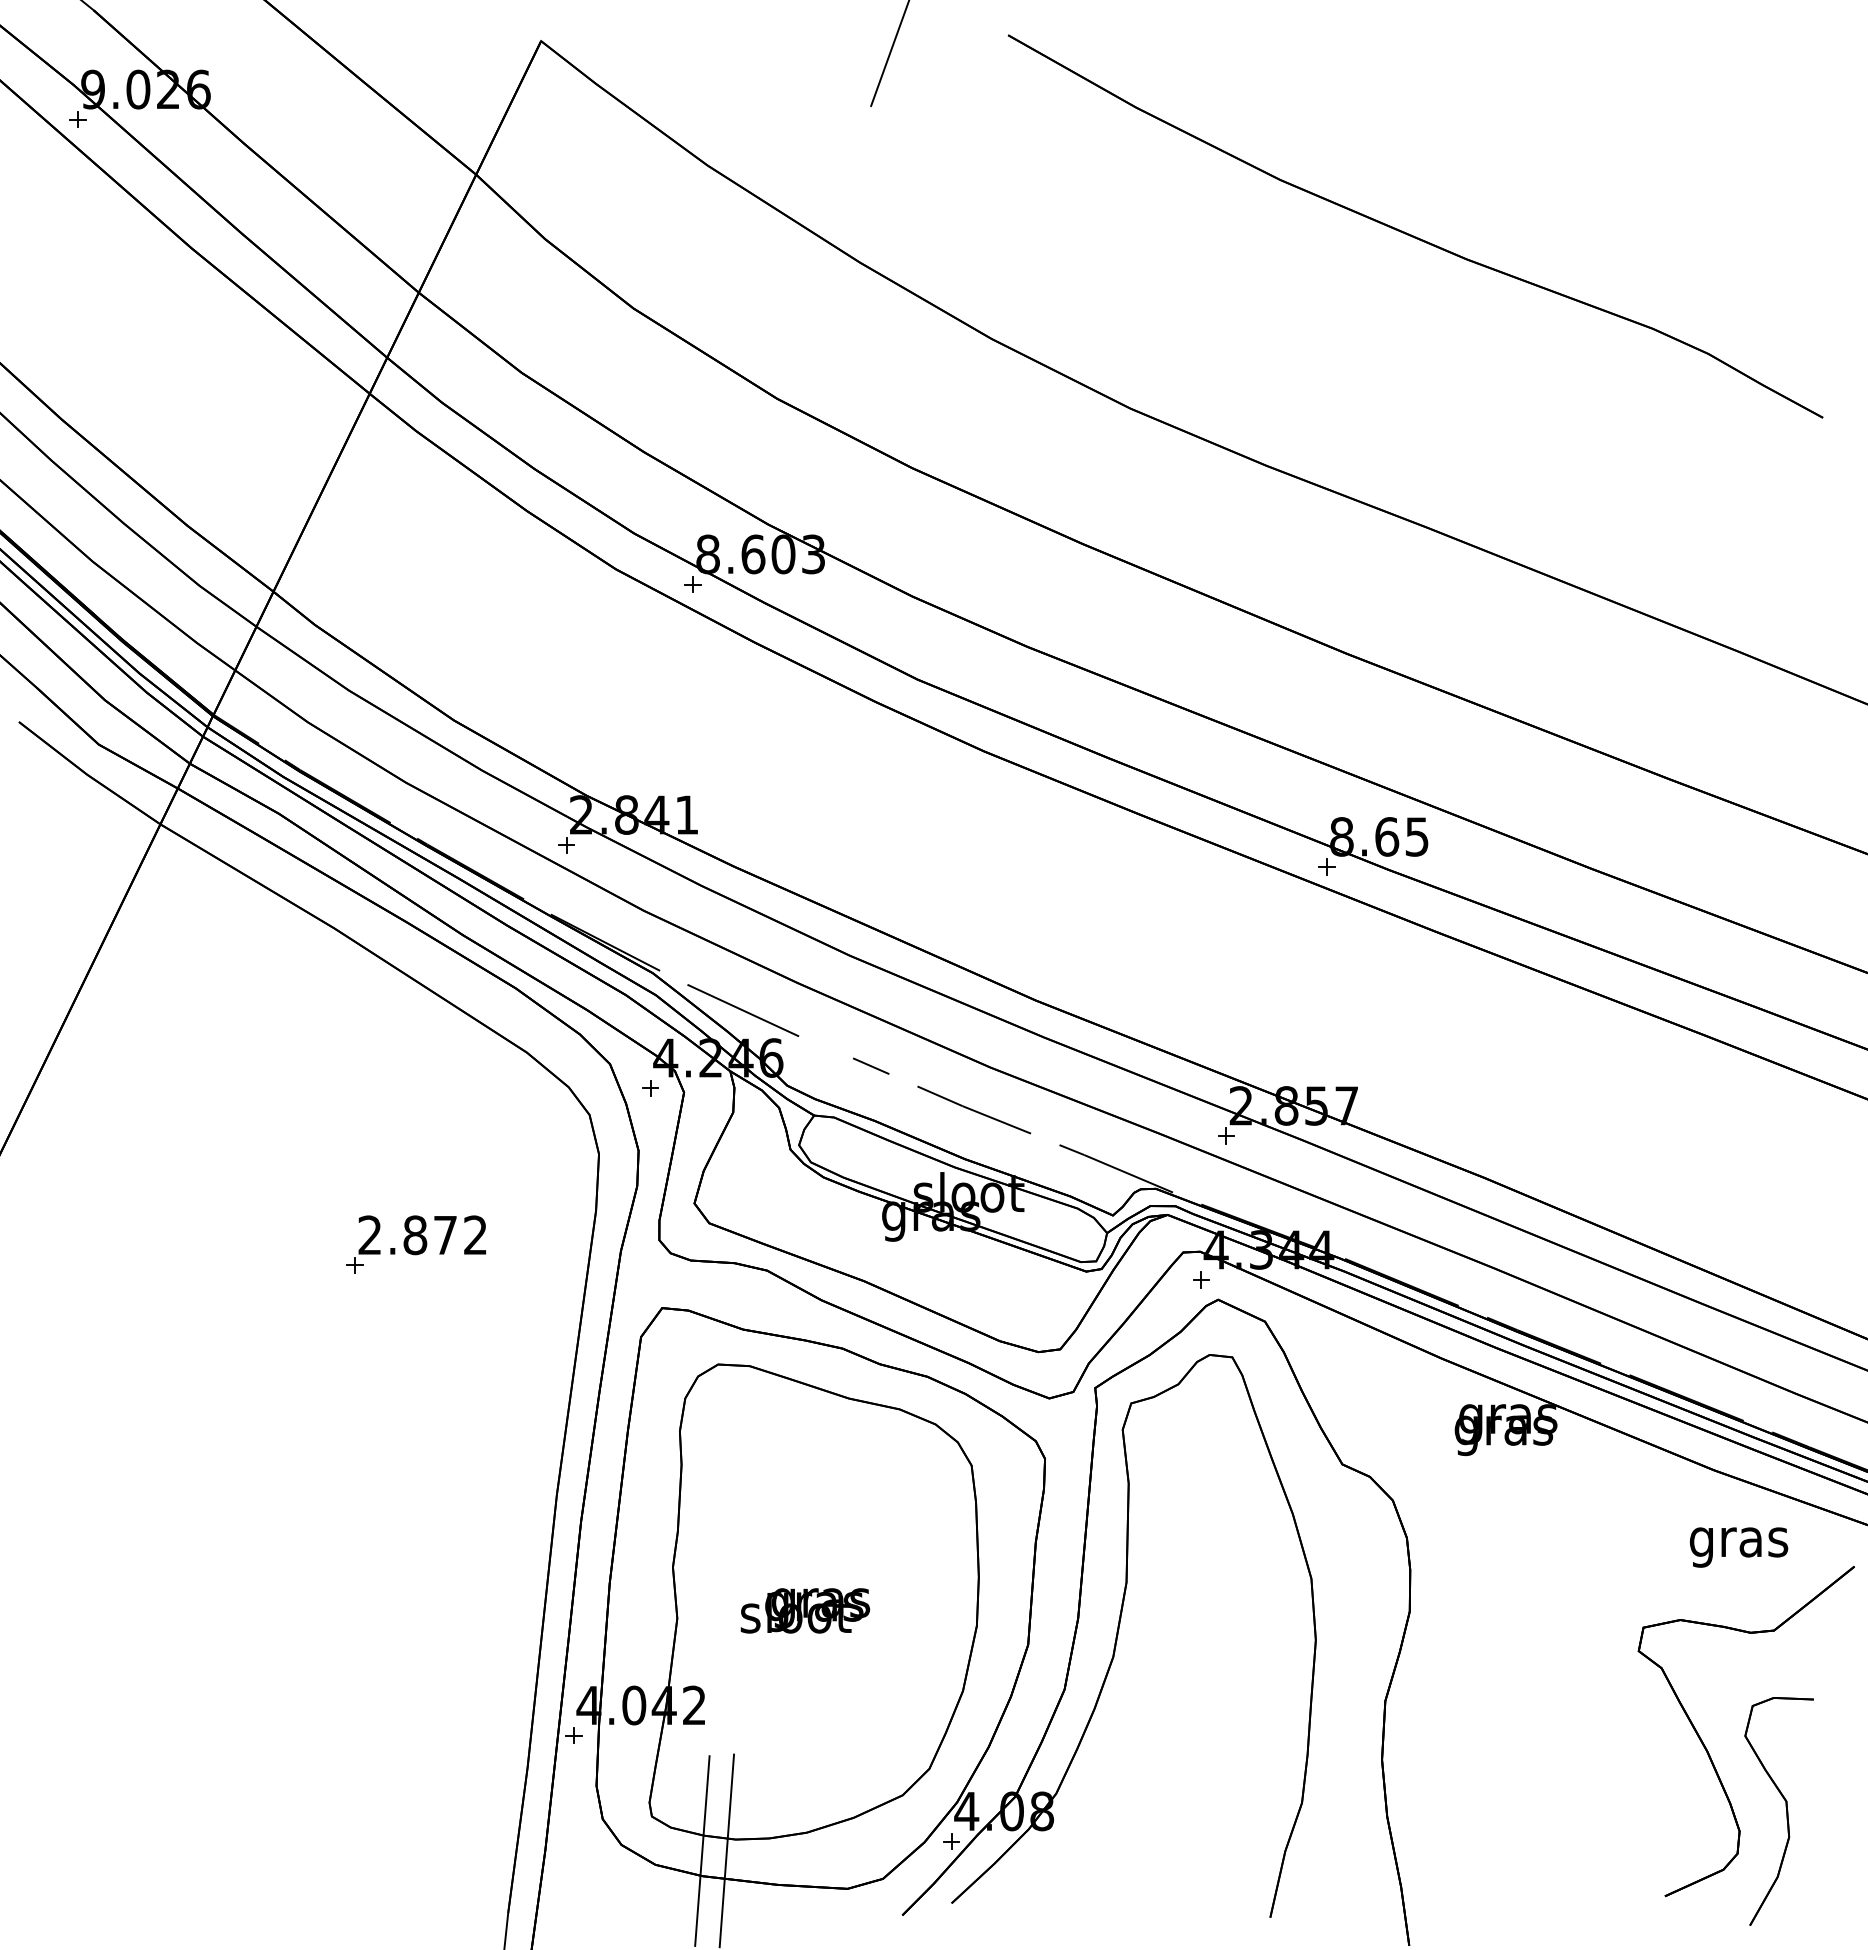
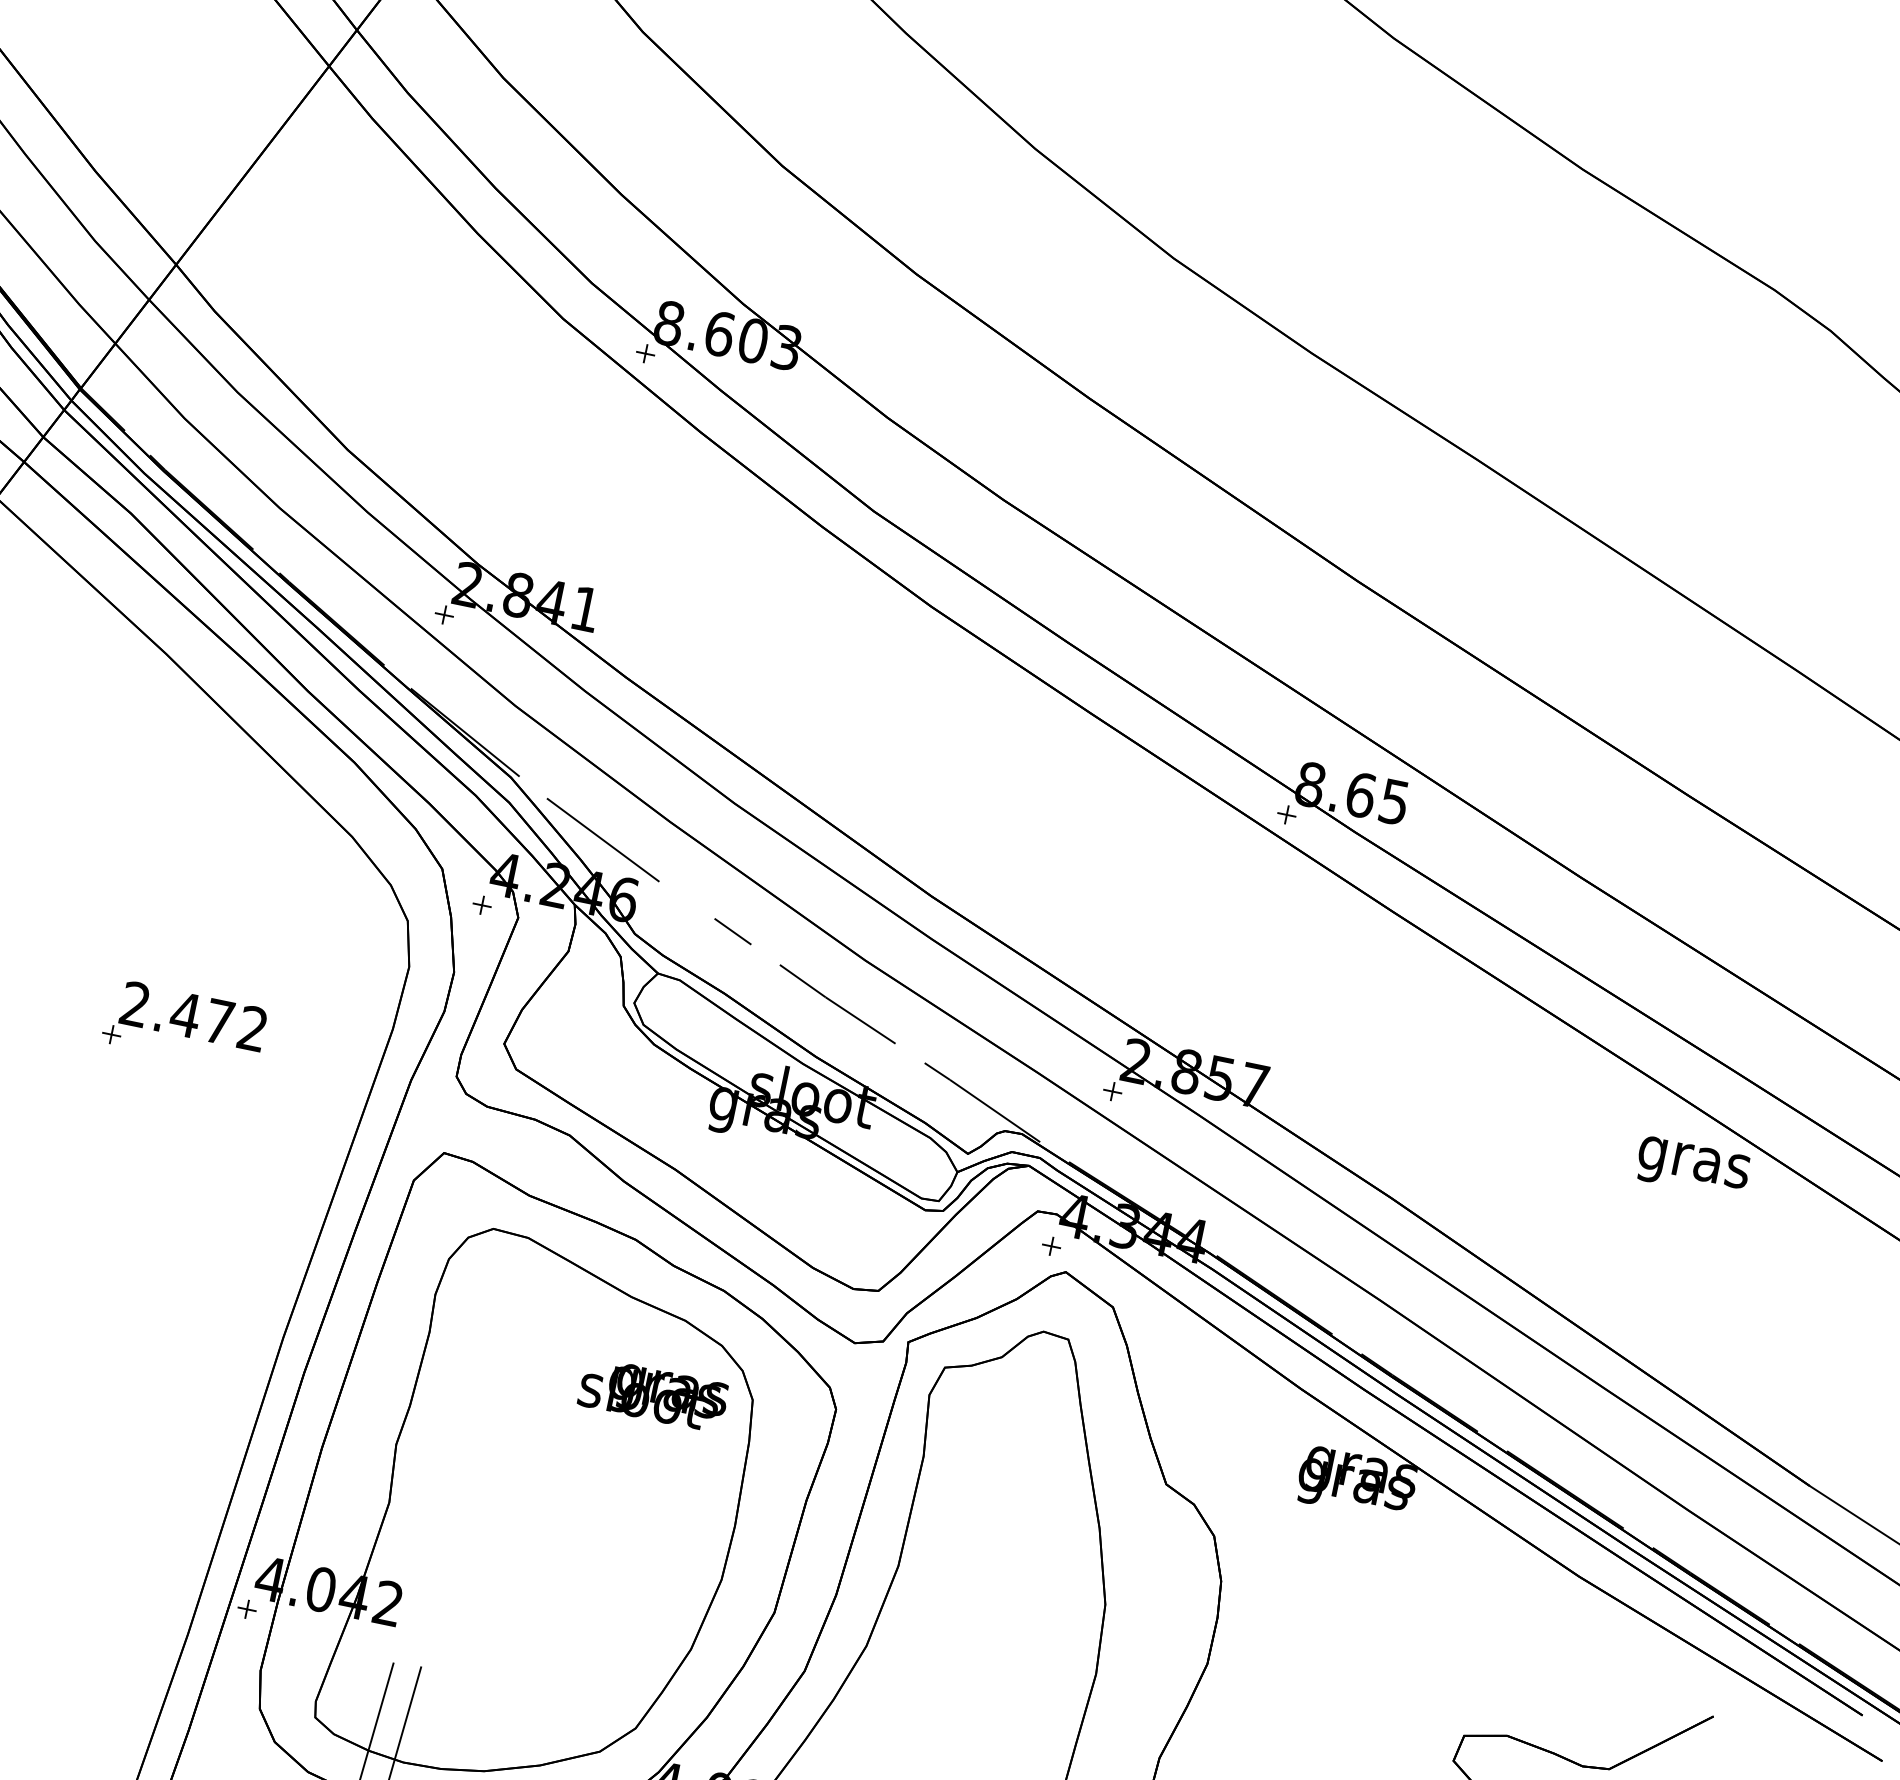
text: (414, 1235) -> (184, 1014), 2.872 -> 2.472
text: (1738, 1547) -> (1692, 1167), moved
text: (805, 1610) -> (653, 1394), moved

